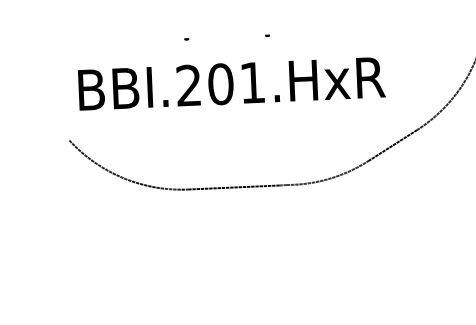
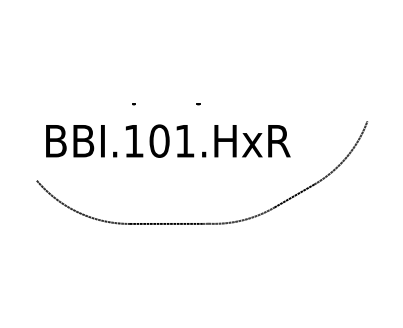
text: (188, 84) -> (133, 140), BBI.201.HxR -> BBI.101.HxR

